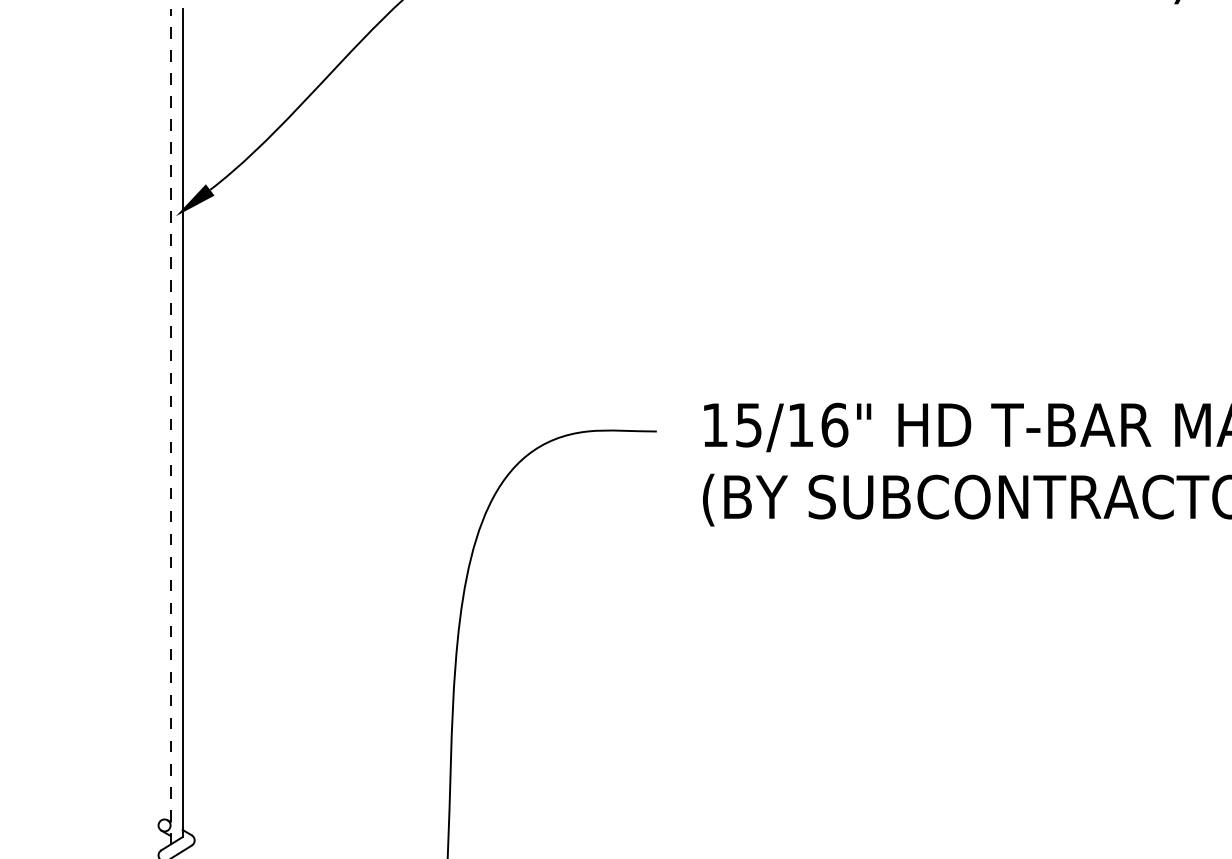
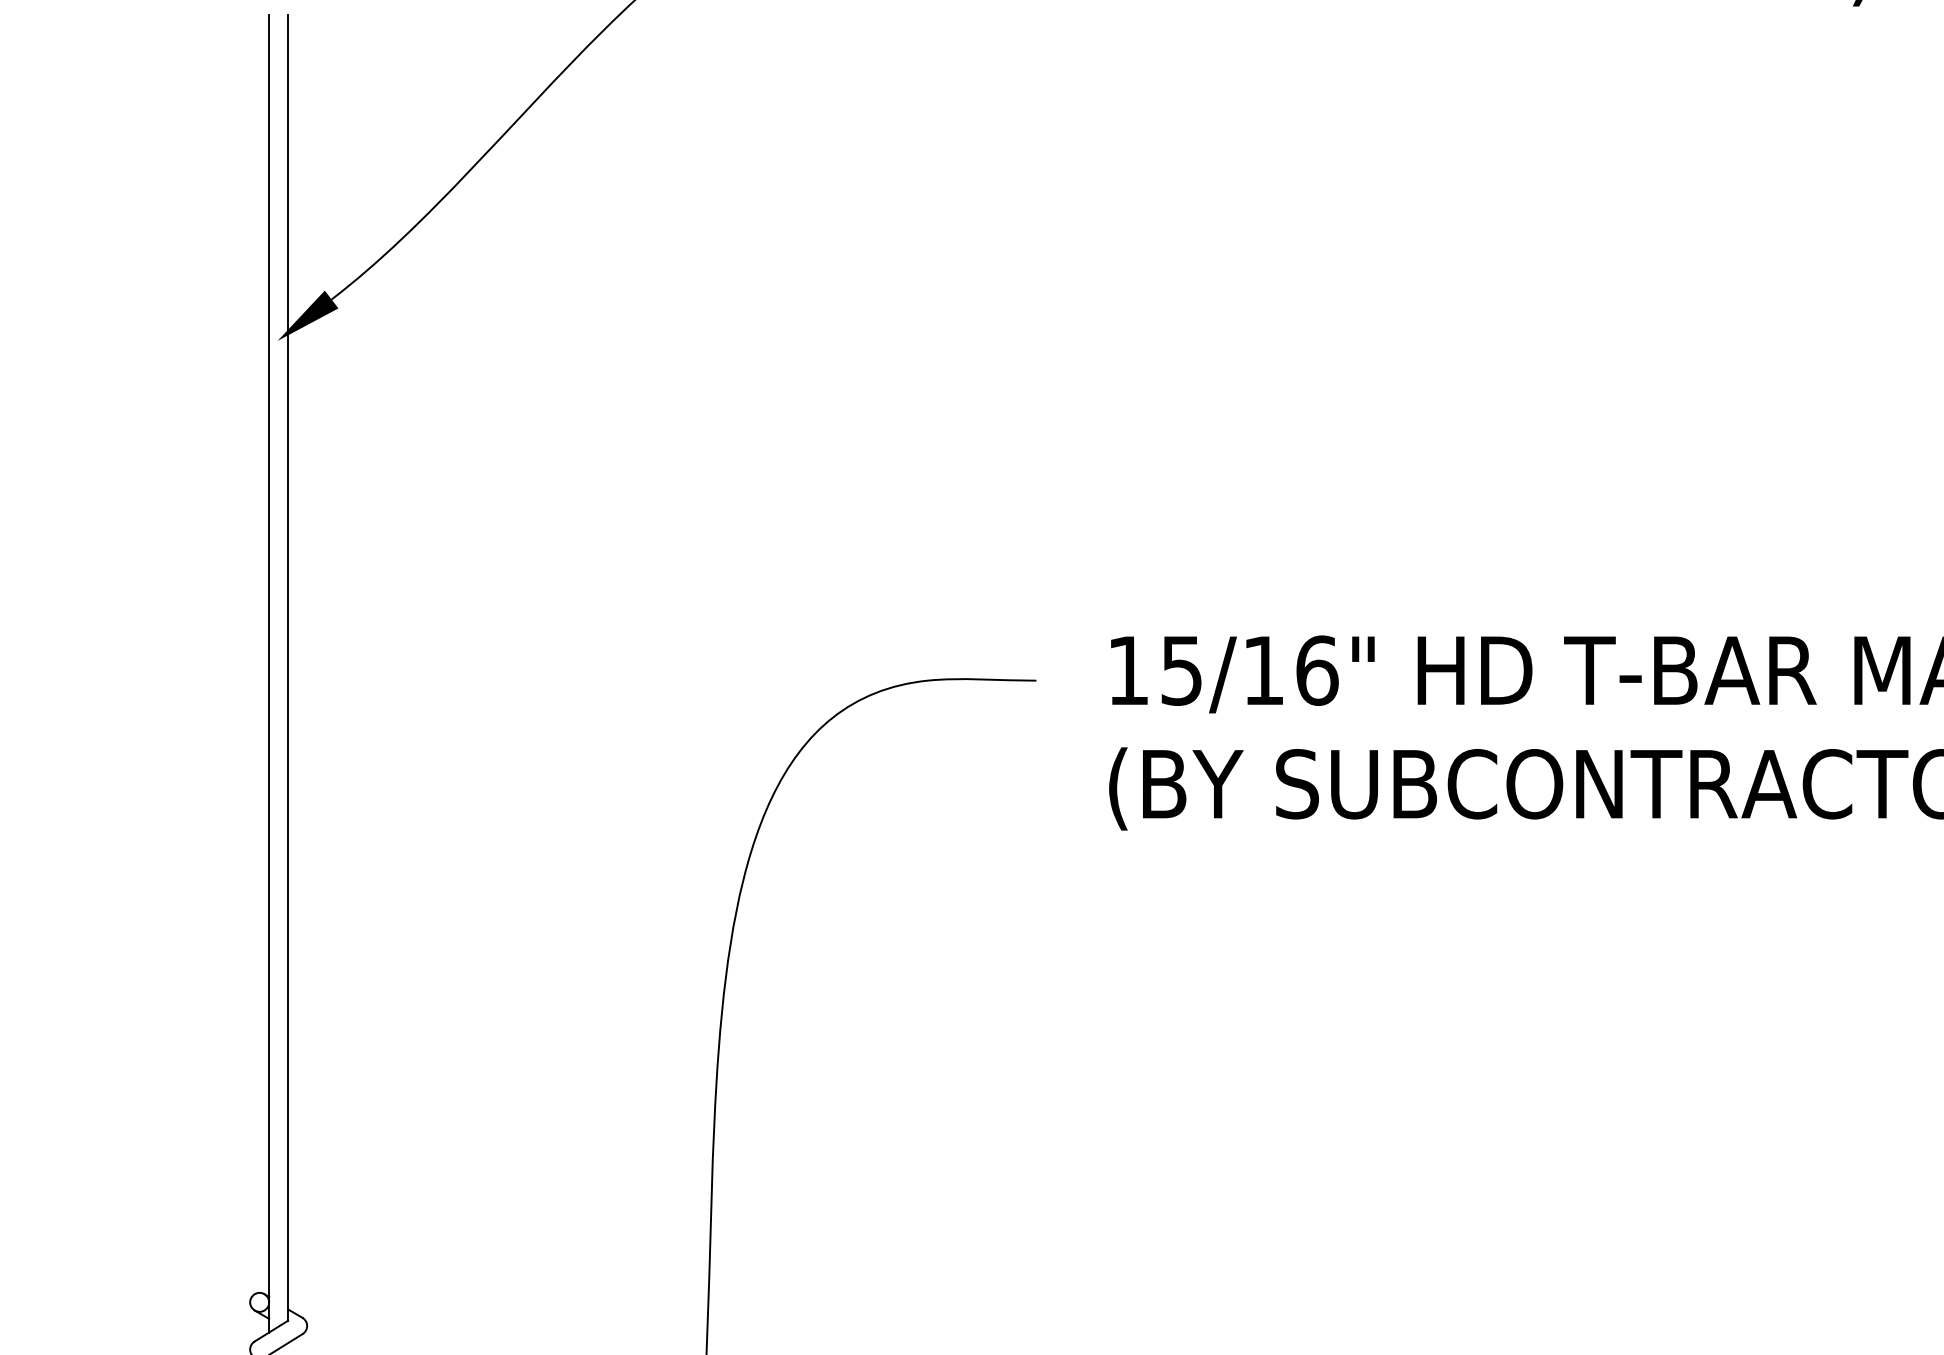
line: (170, 427) -> (269, 674), dashed -> solid

